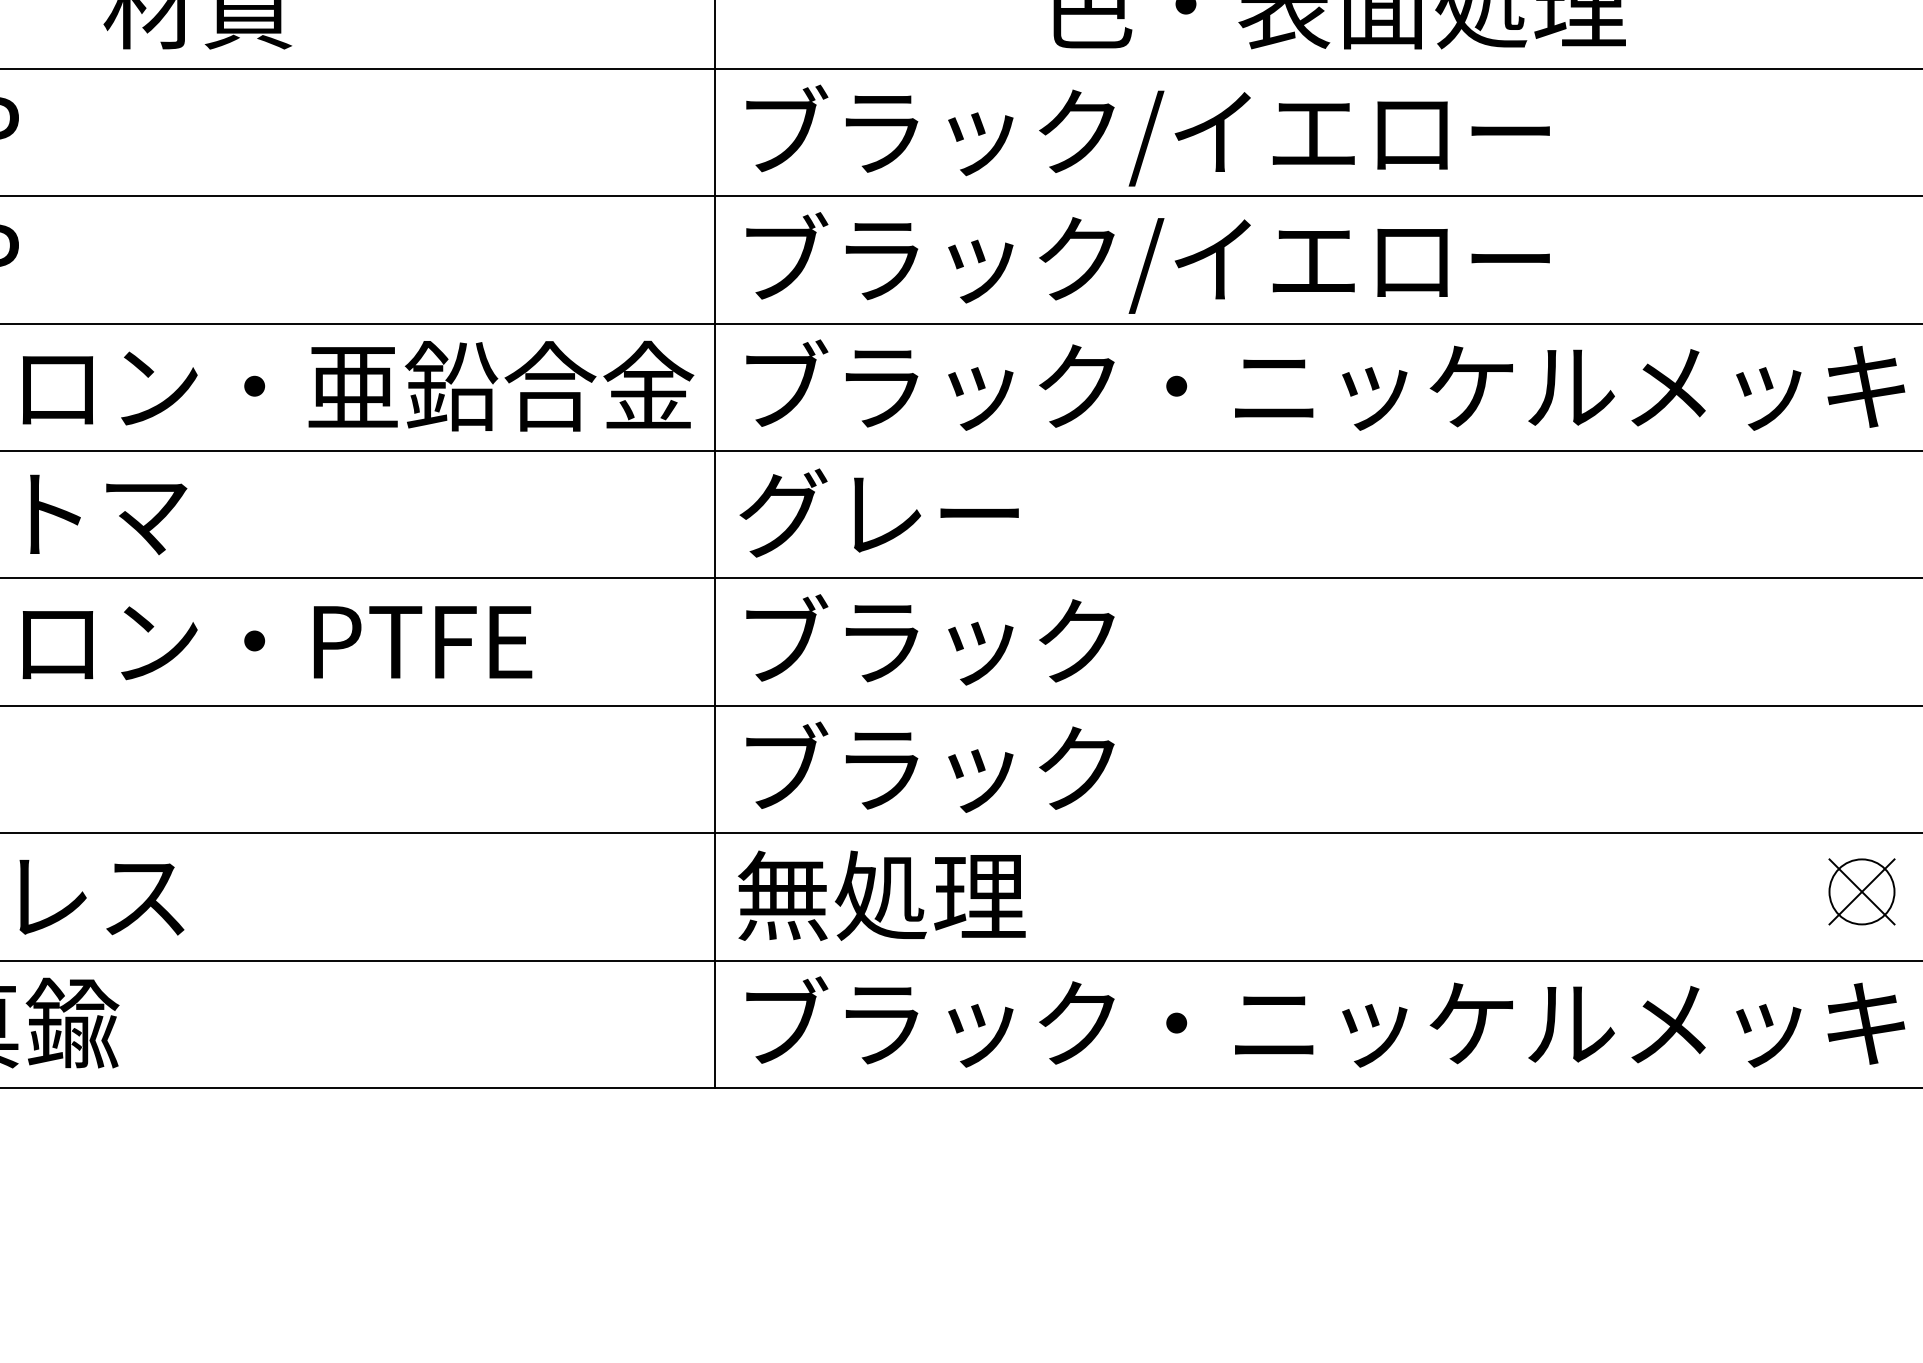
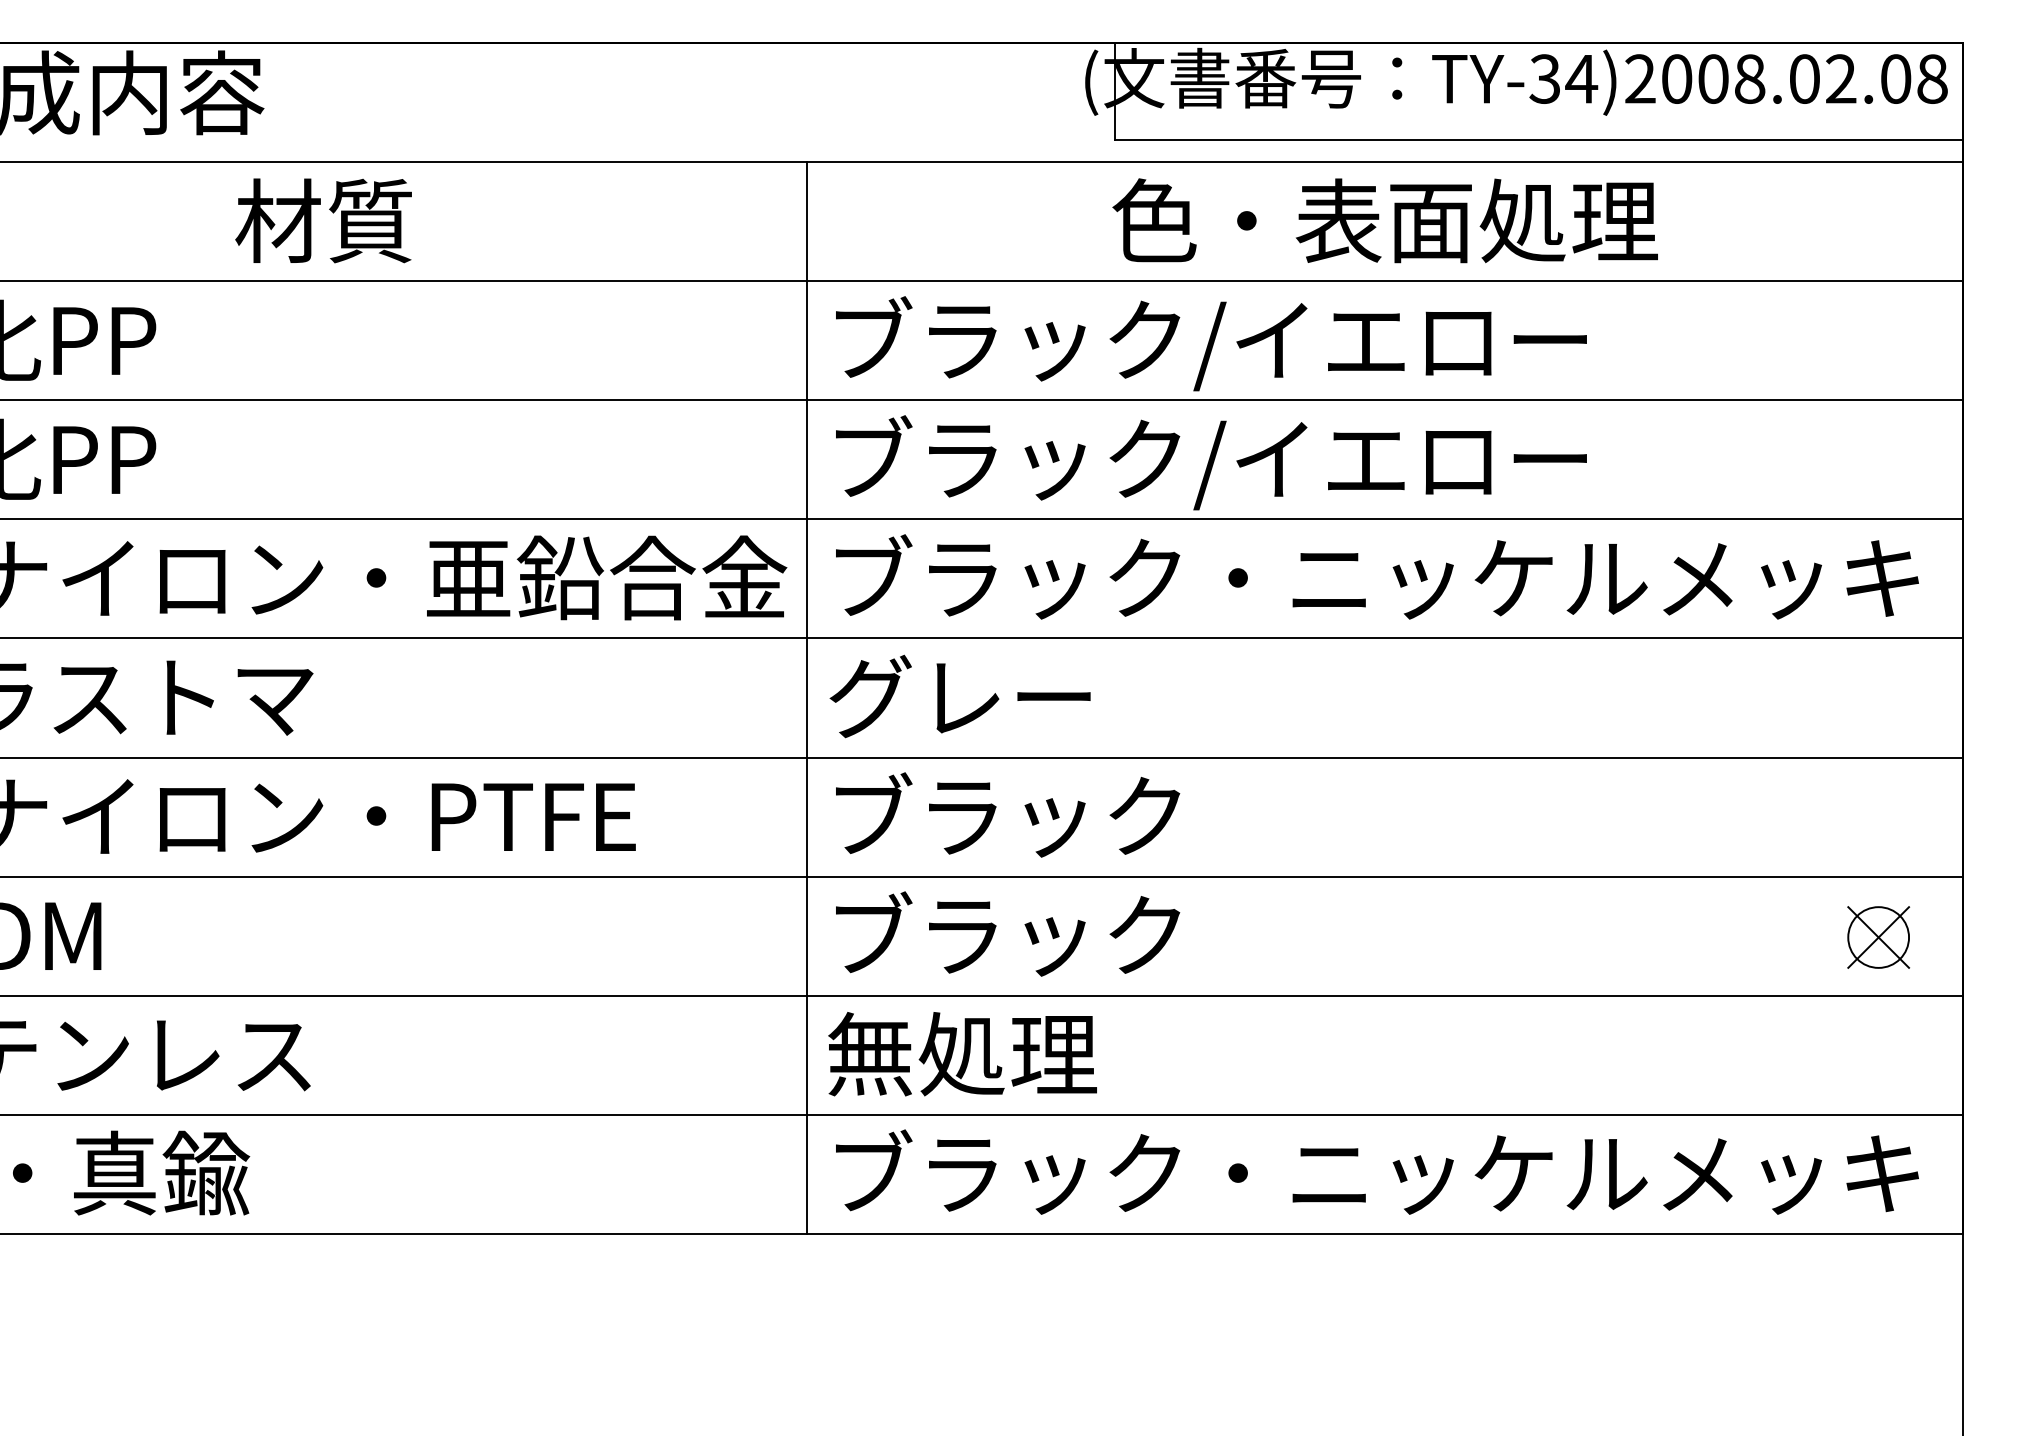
part: (1861, 891) -> (1878, 937), moved

